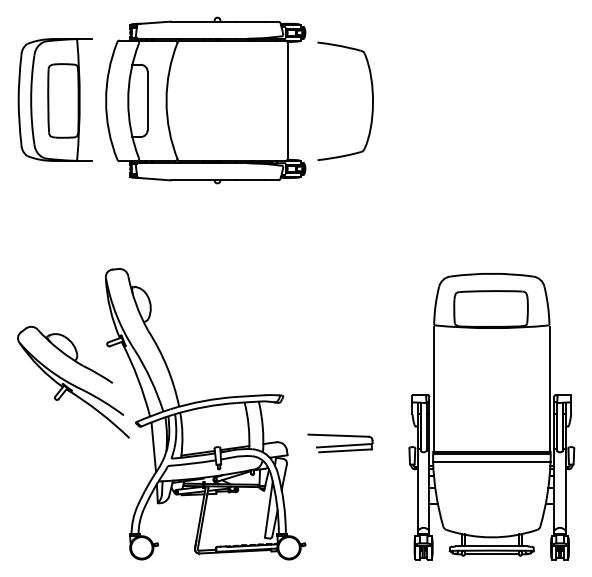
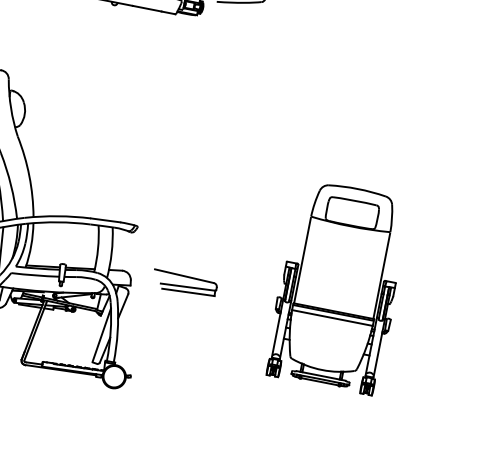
part: (491, 416) -> (338, 286), size x0.7

